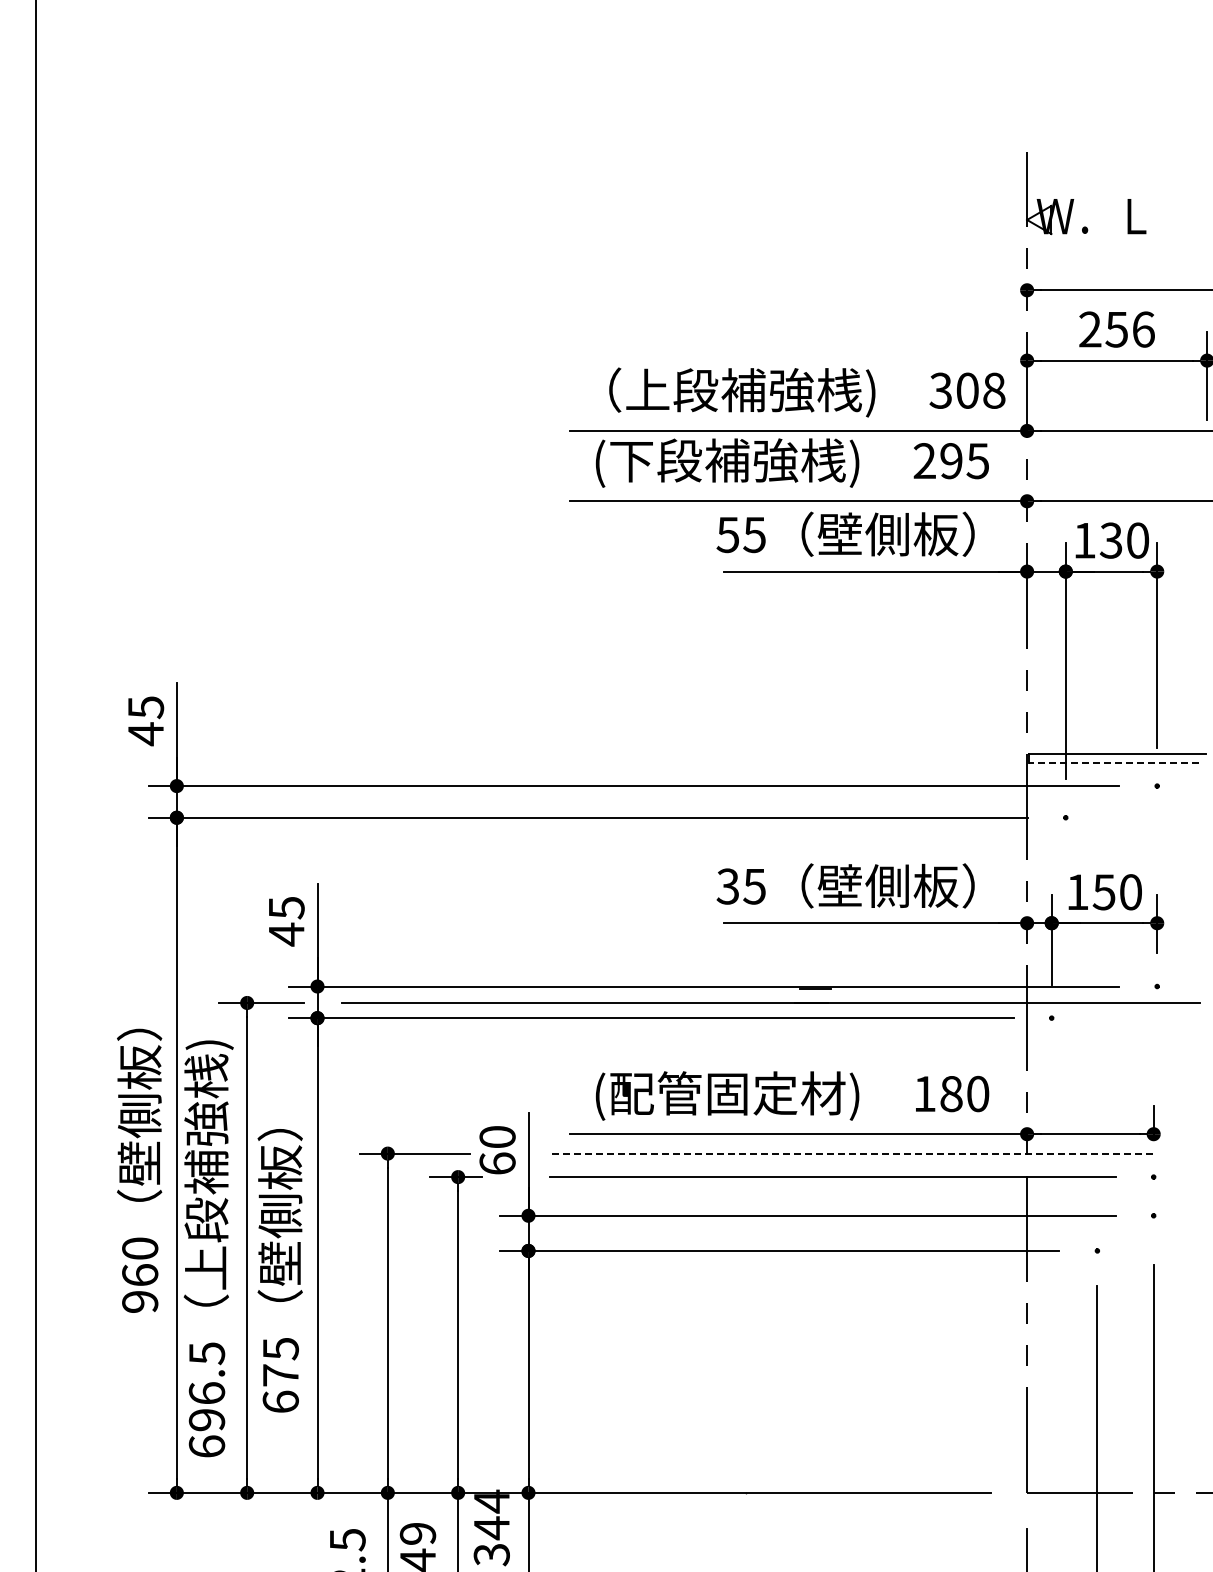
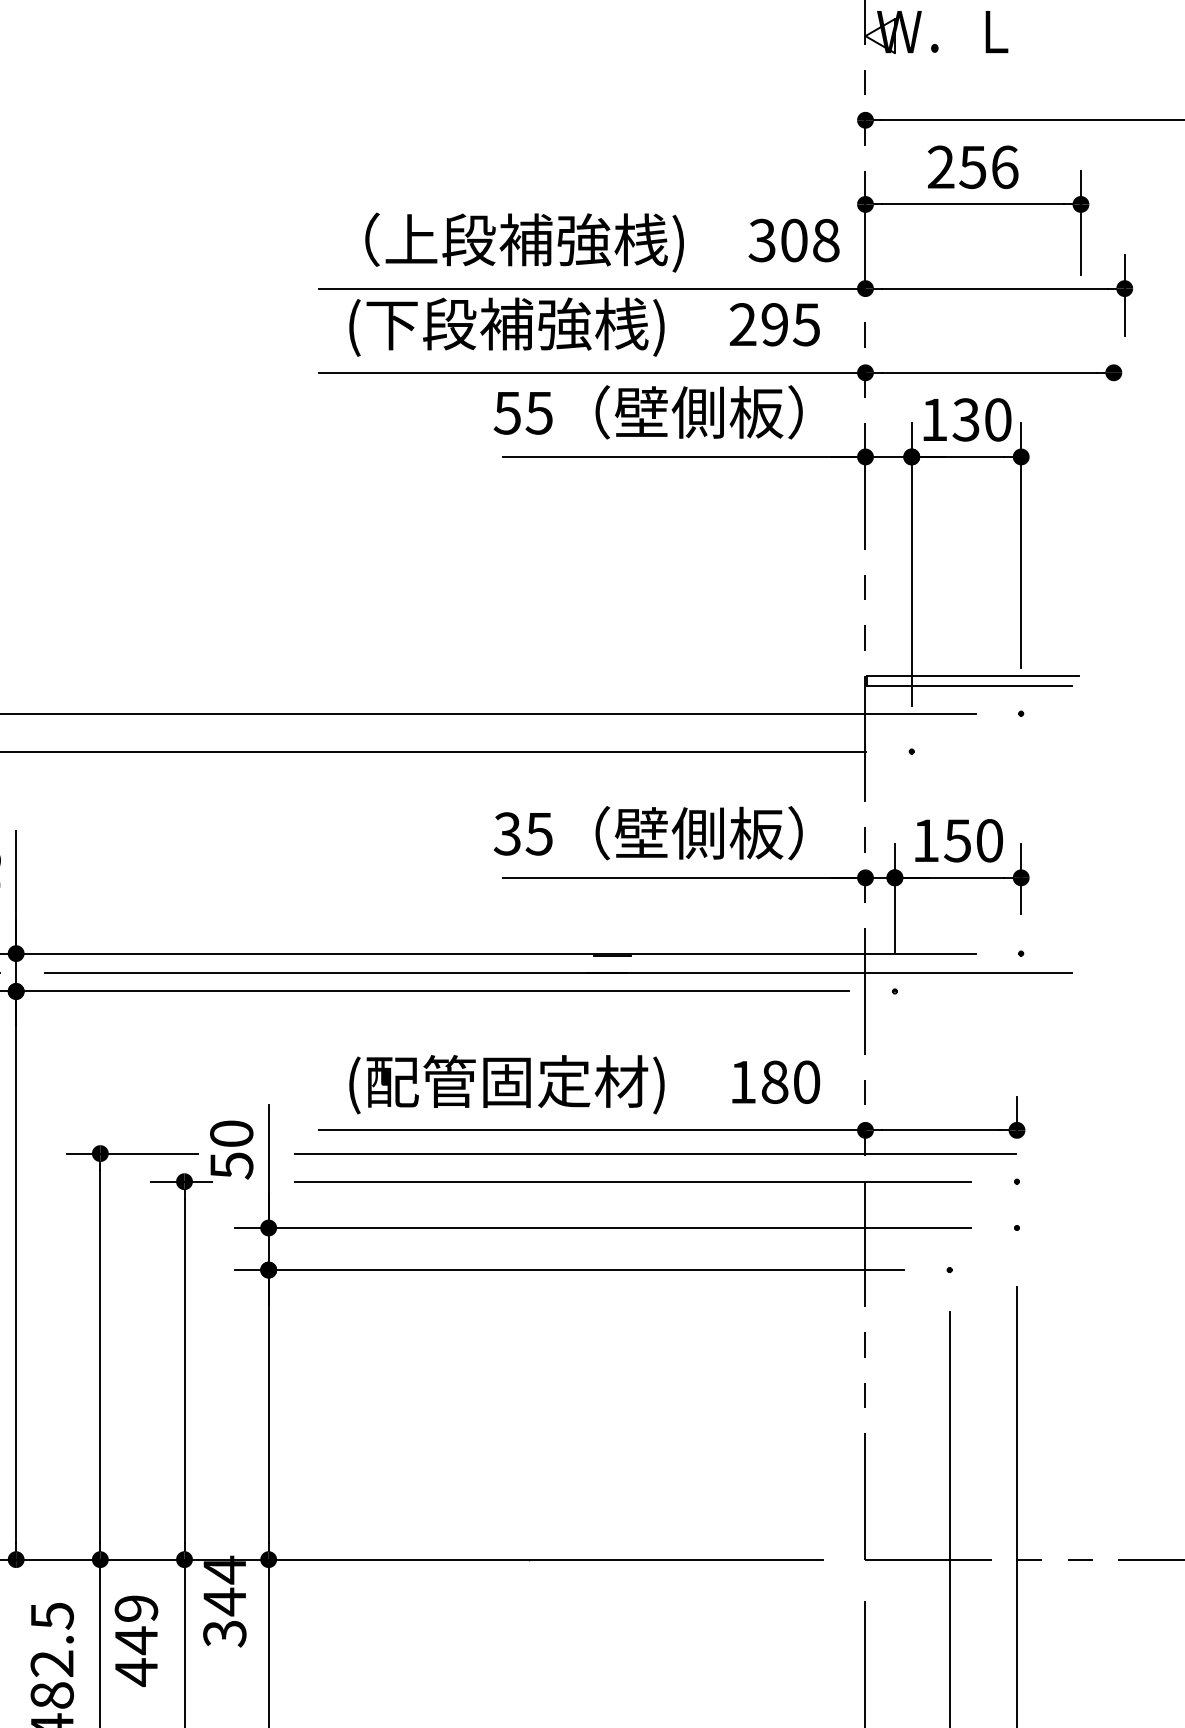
line: (1113, 762) -> (968, 685), dashed -> solid
line: (851, 1153) -> (655, 1153), dashed -> solid
text: (497, 1163) -> (231, 1165), 60 -> 50

